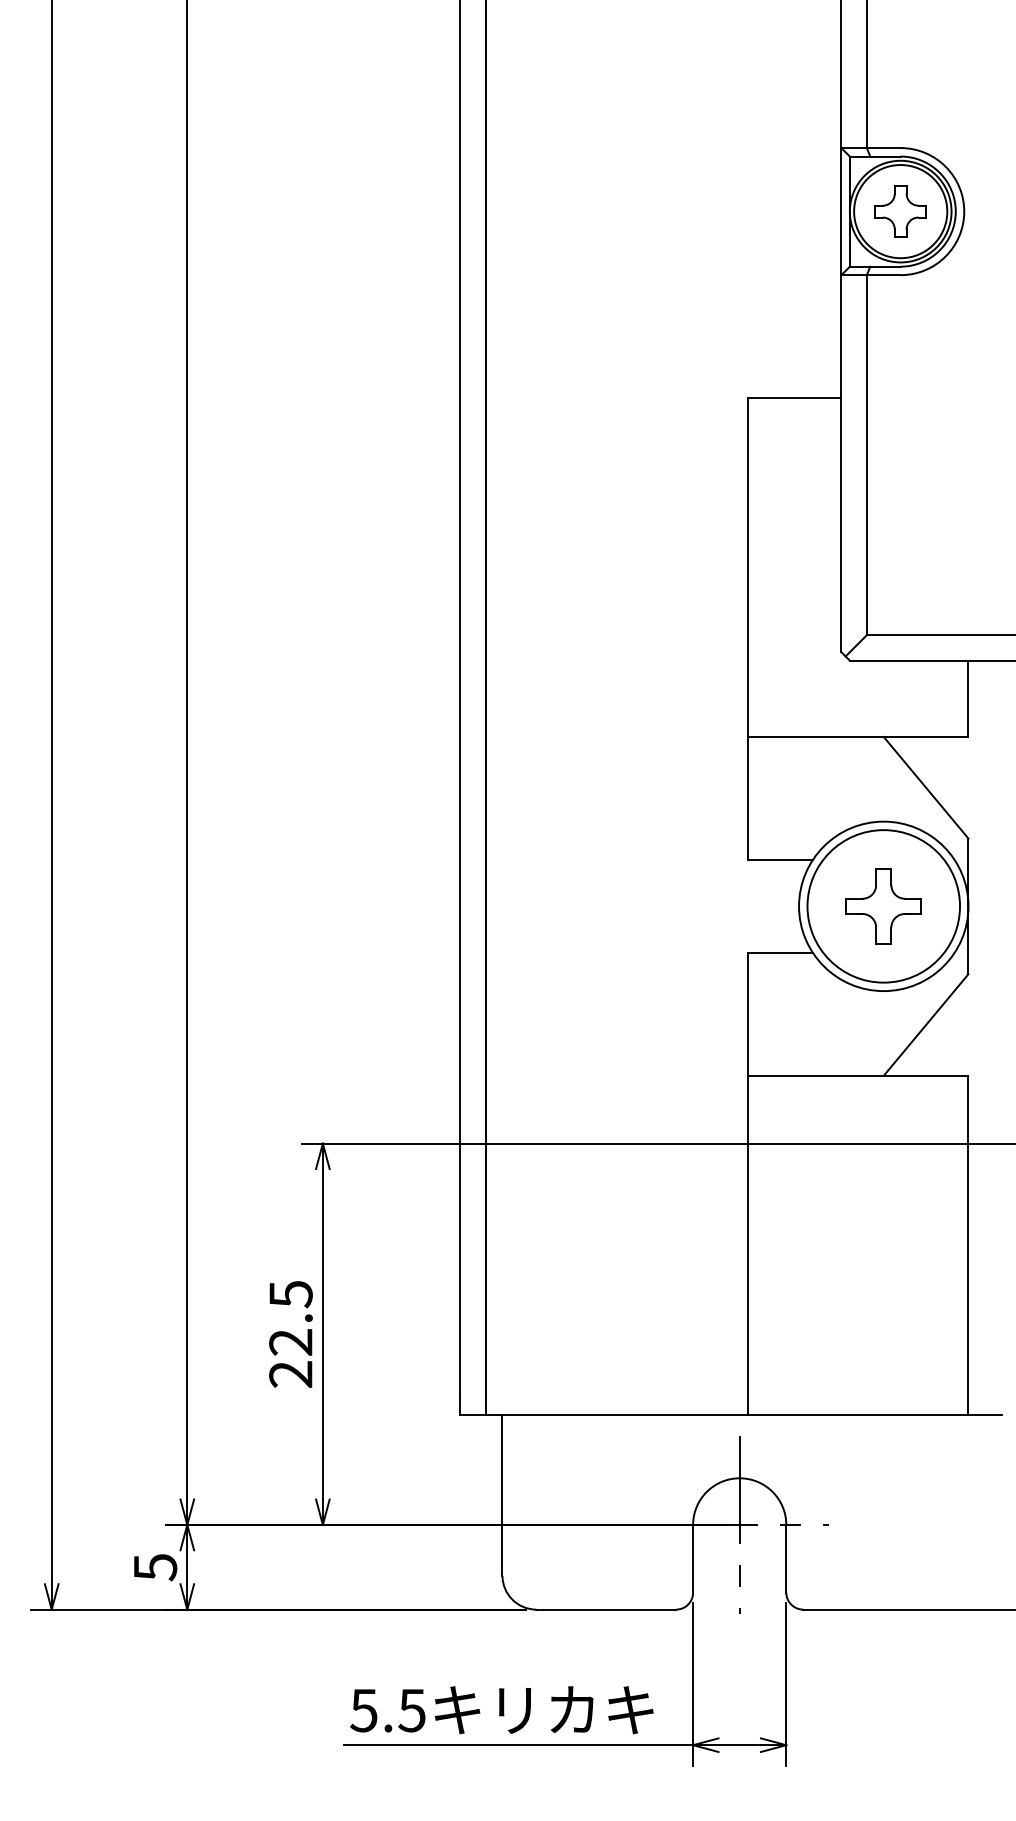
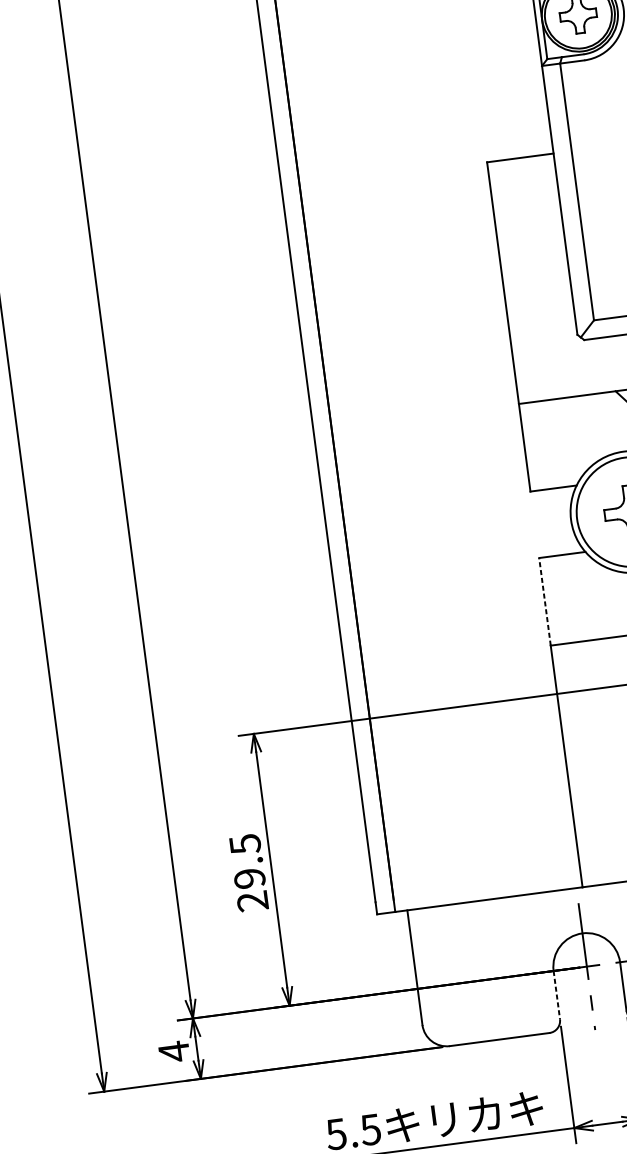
line: (748, 1013) -> (545, 601), solid -> dashed
text: (290, 1342) -> (249, 878), 22.5 -> 29.5
line: (693, 1558) -> (557, 994), solid -> dashed
text: (155, 1567) -> (174, 1051), 5 -> 4

